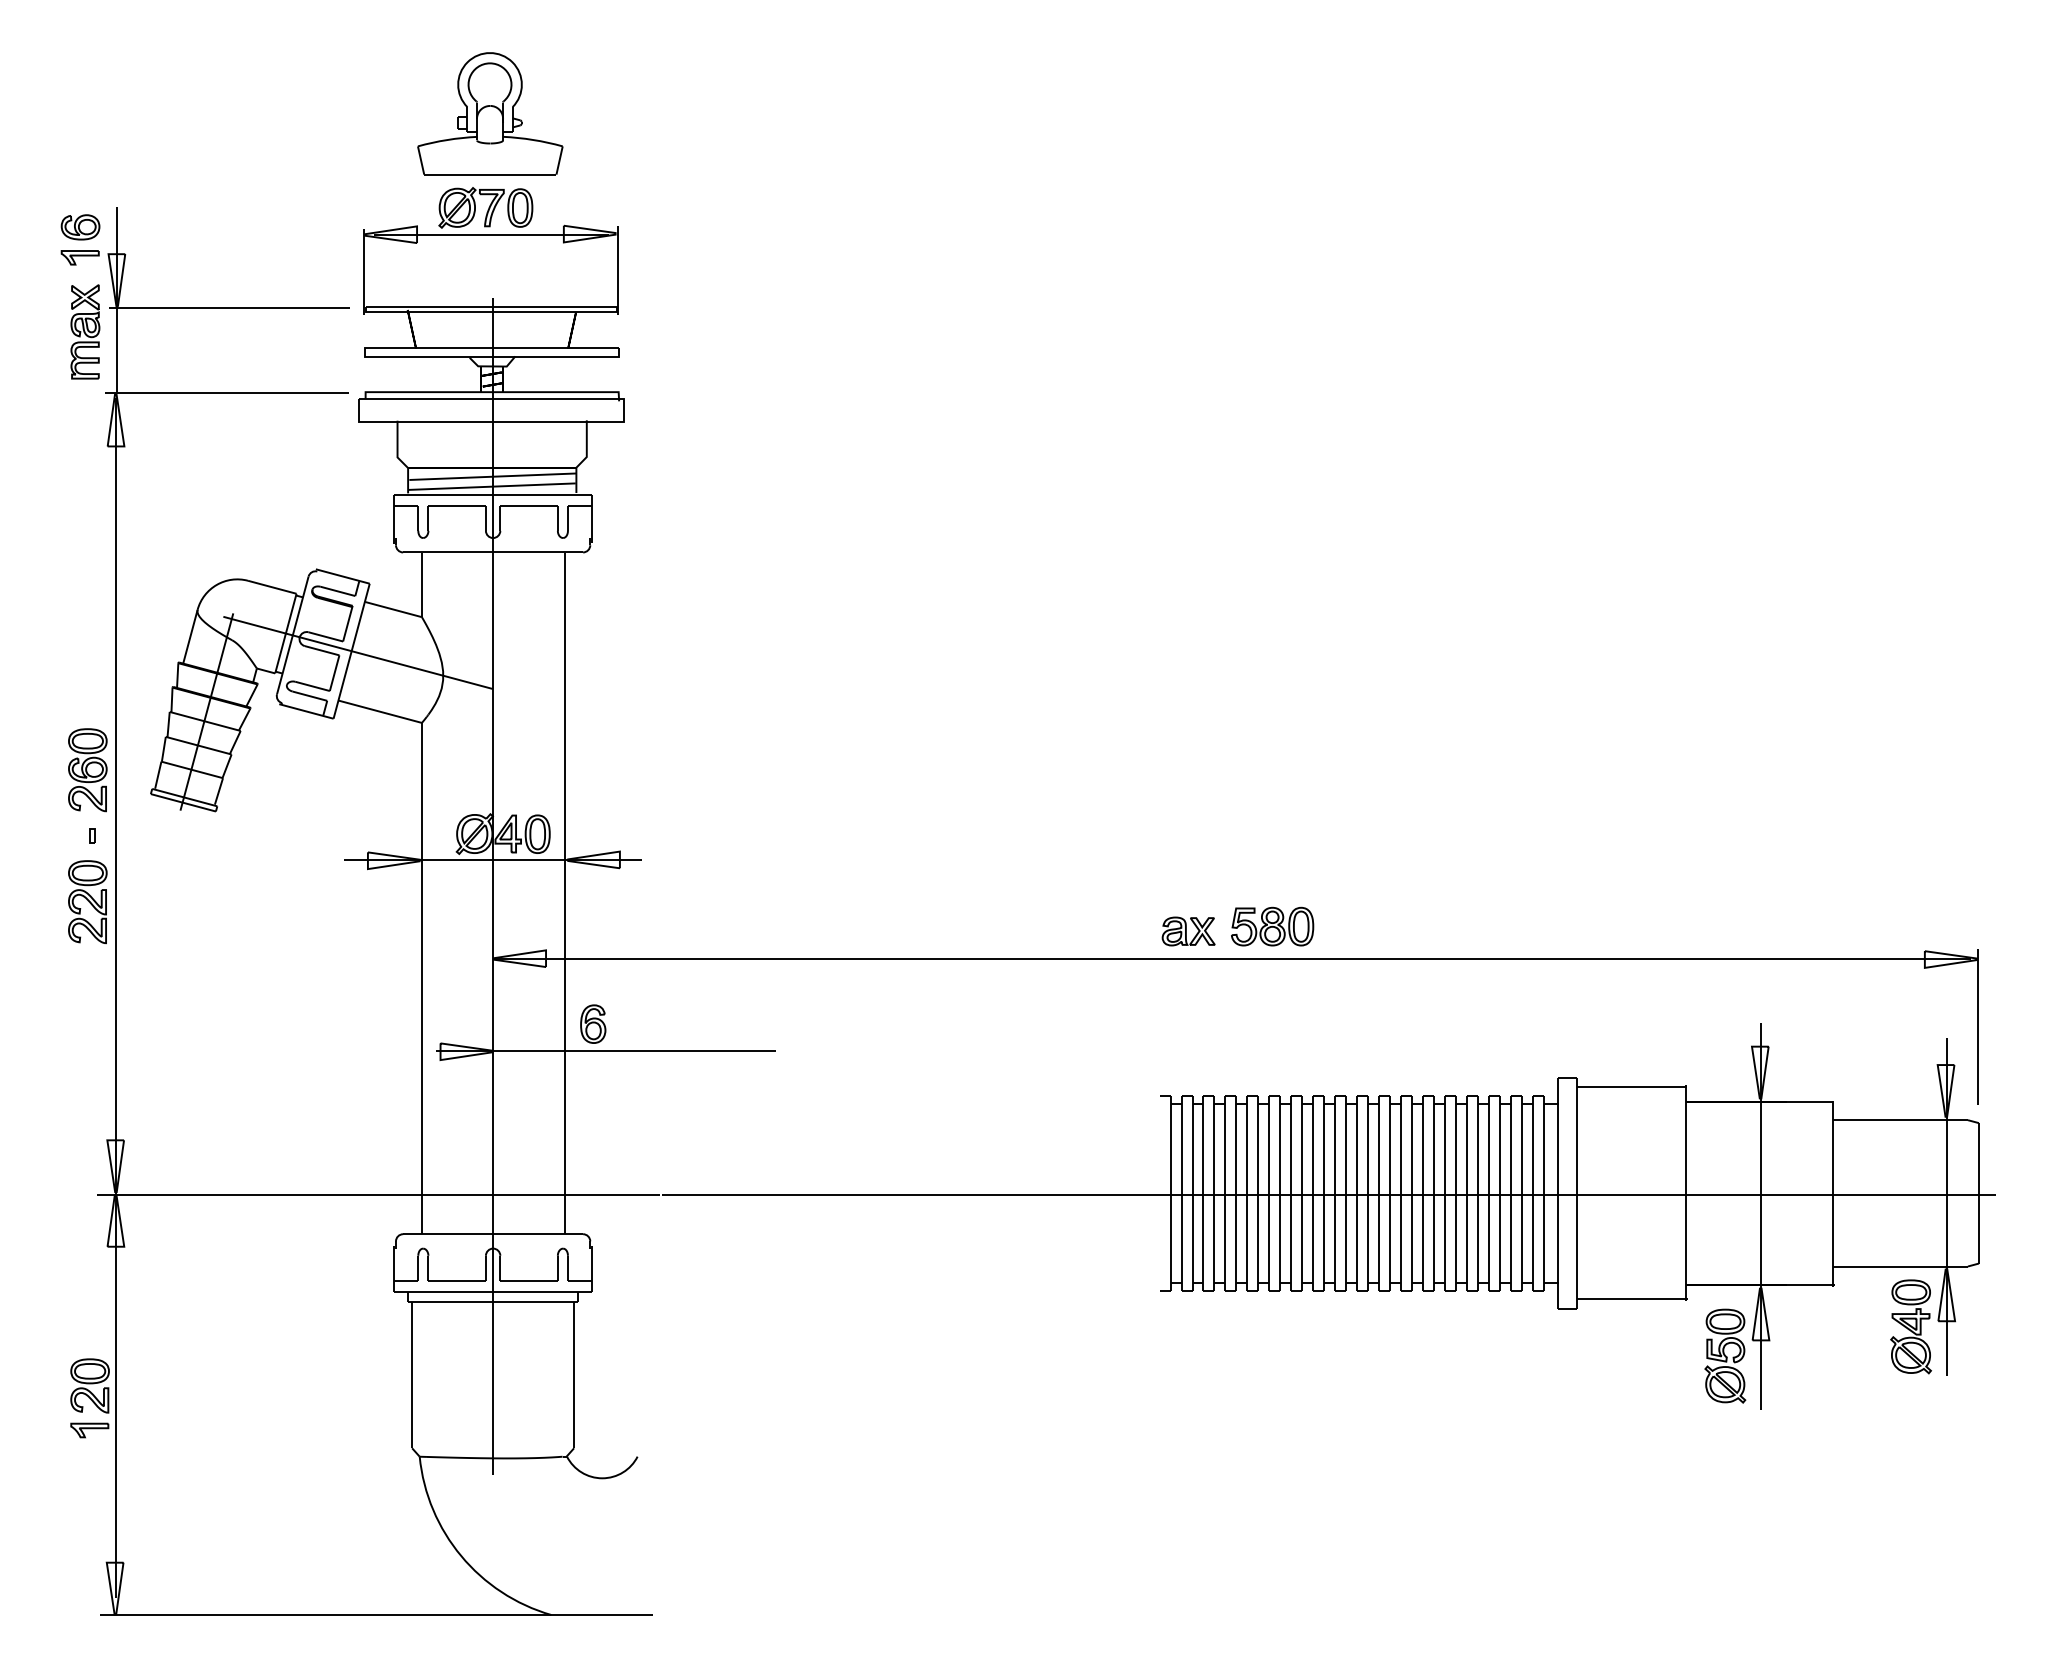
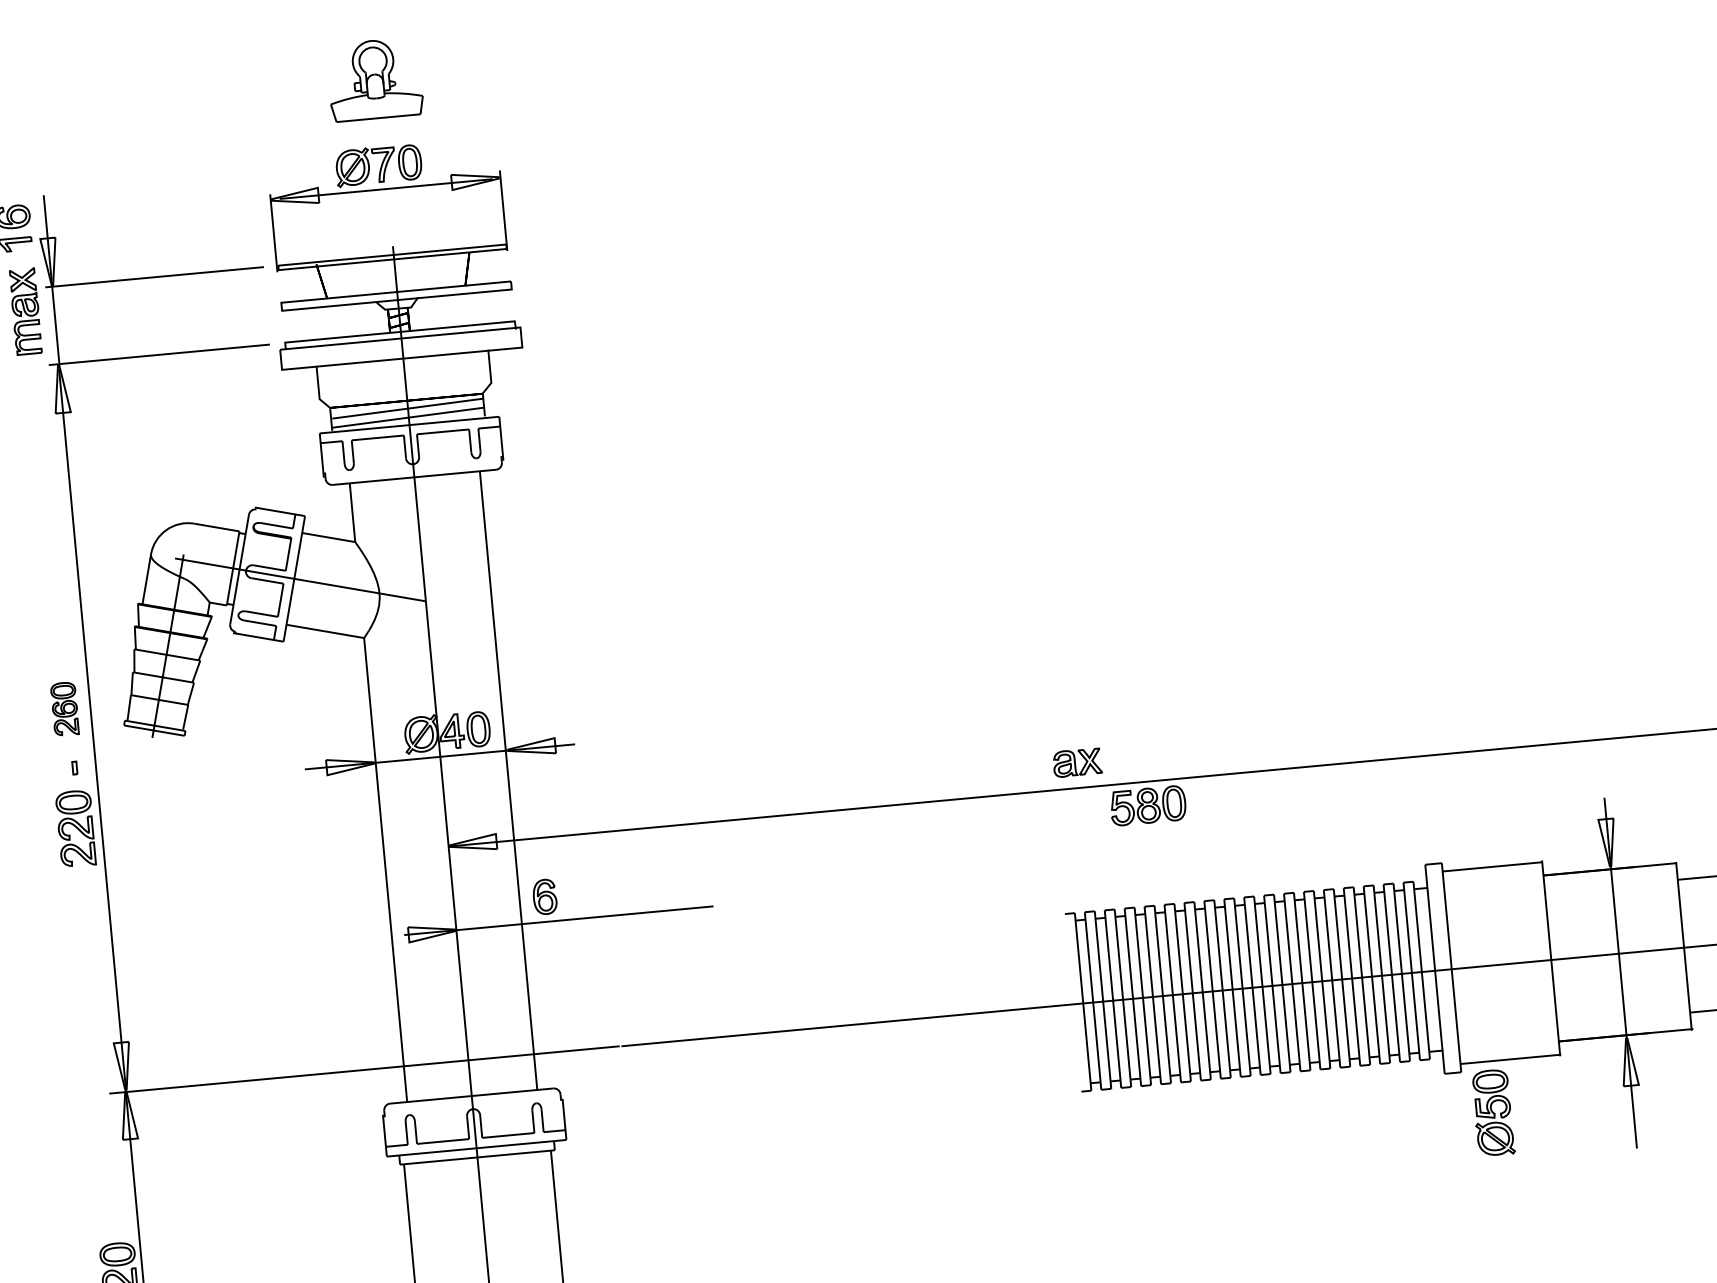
part: (490, 113) -> (375, 79), size x0.7
part: (87, 770) -> (64, 709), size x0.7
part: (1272, 926) -> (1148, 805), moved
part: (1725, 1355) -> (1493, 1112), moved

